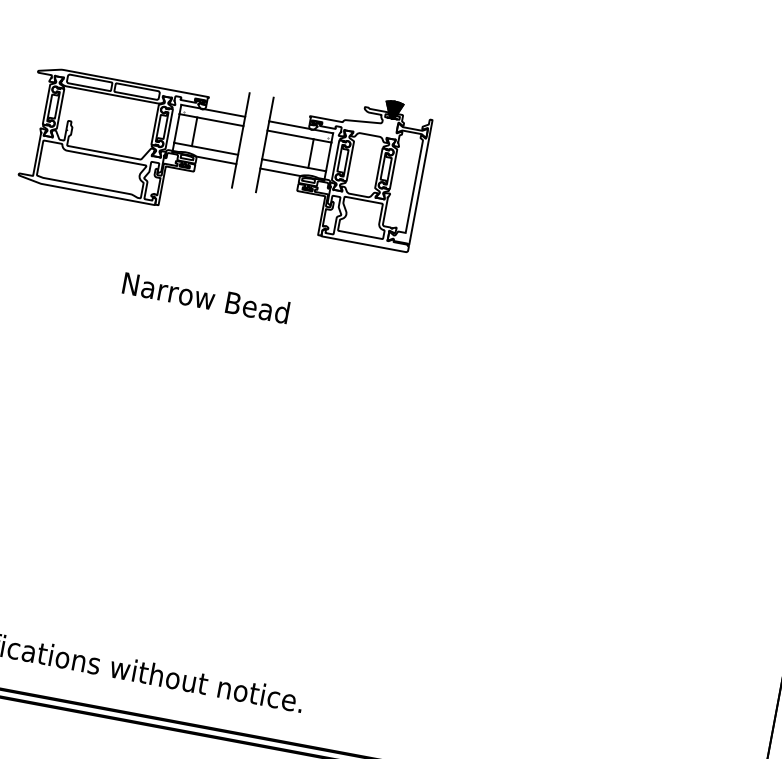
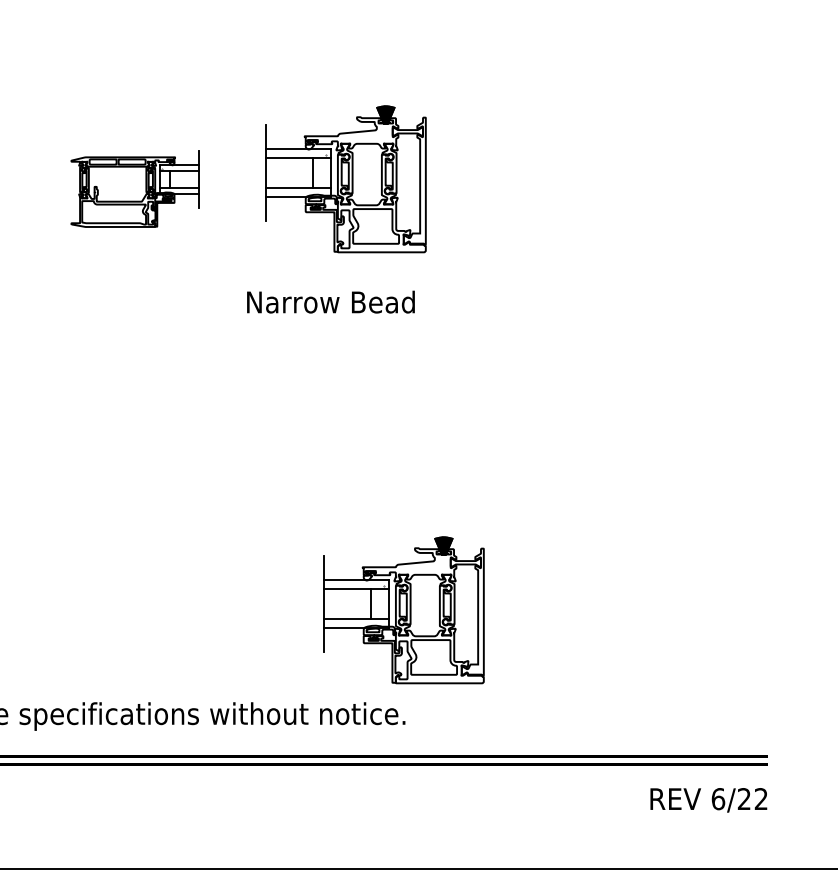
part: (133, 136) -> (134, 188), size x0.6
text: (205, 297) -> (330, 301), moved
part: (319, 600) -> (403, 610), added

